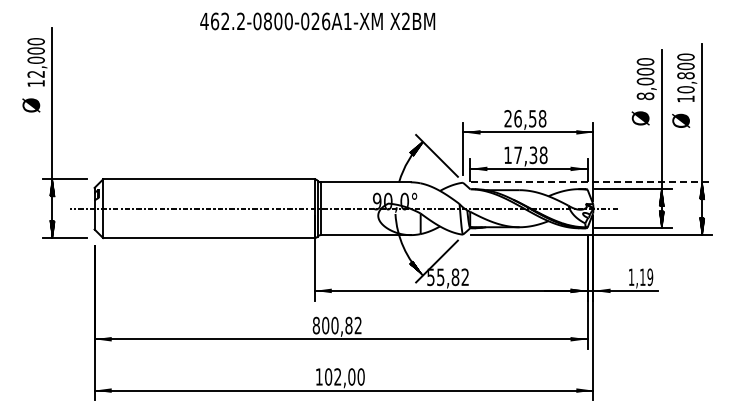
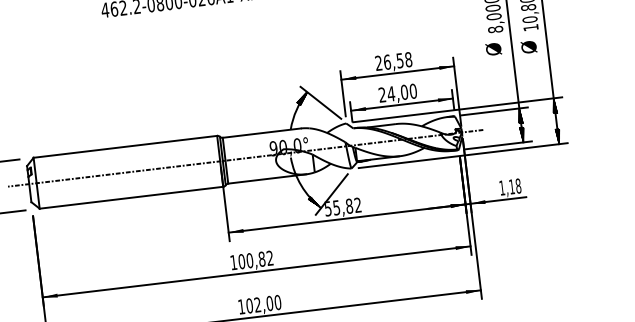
text: (525, 155) -> (397, 93), 17,38 -> 24,00
line: (592, 182) -> (458, 109), dashed -> solid
text: (650, 277) -> (518, 186), 1,19 -> 1,18
text: (315, 325) -> (233, 262), 800,82 -> 100,82

